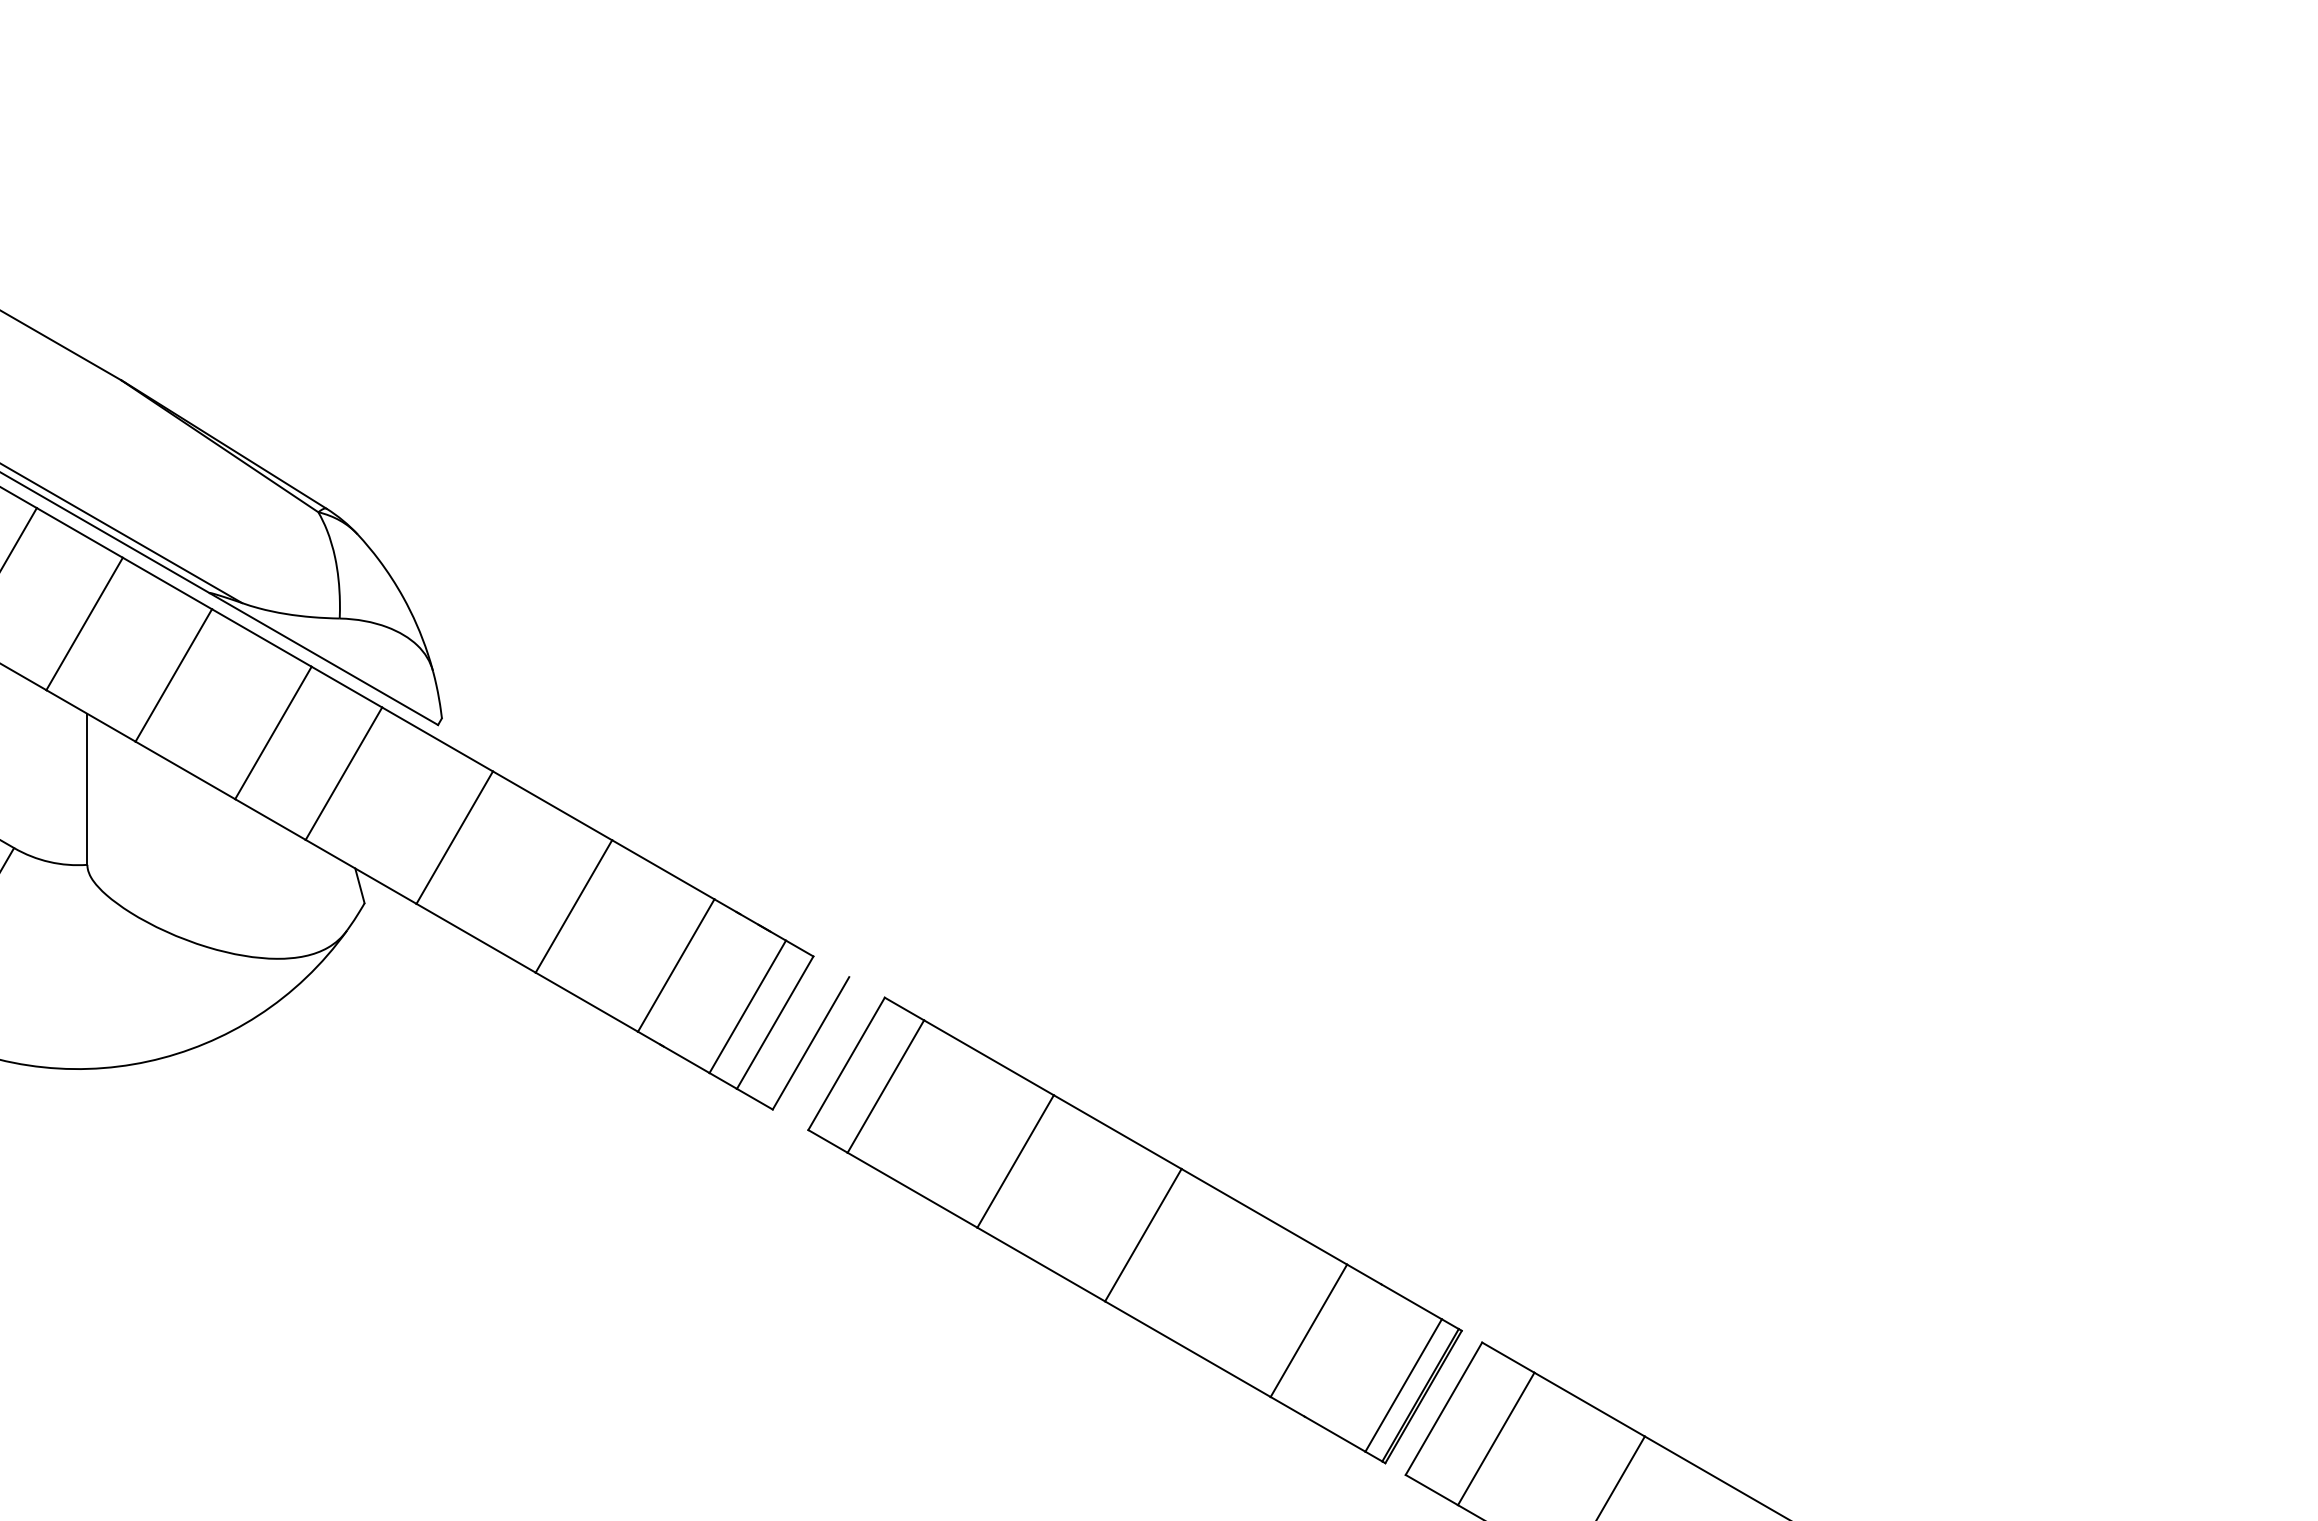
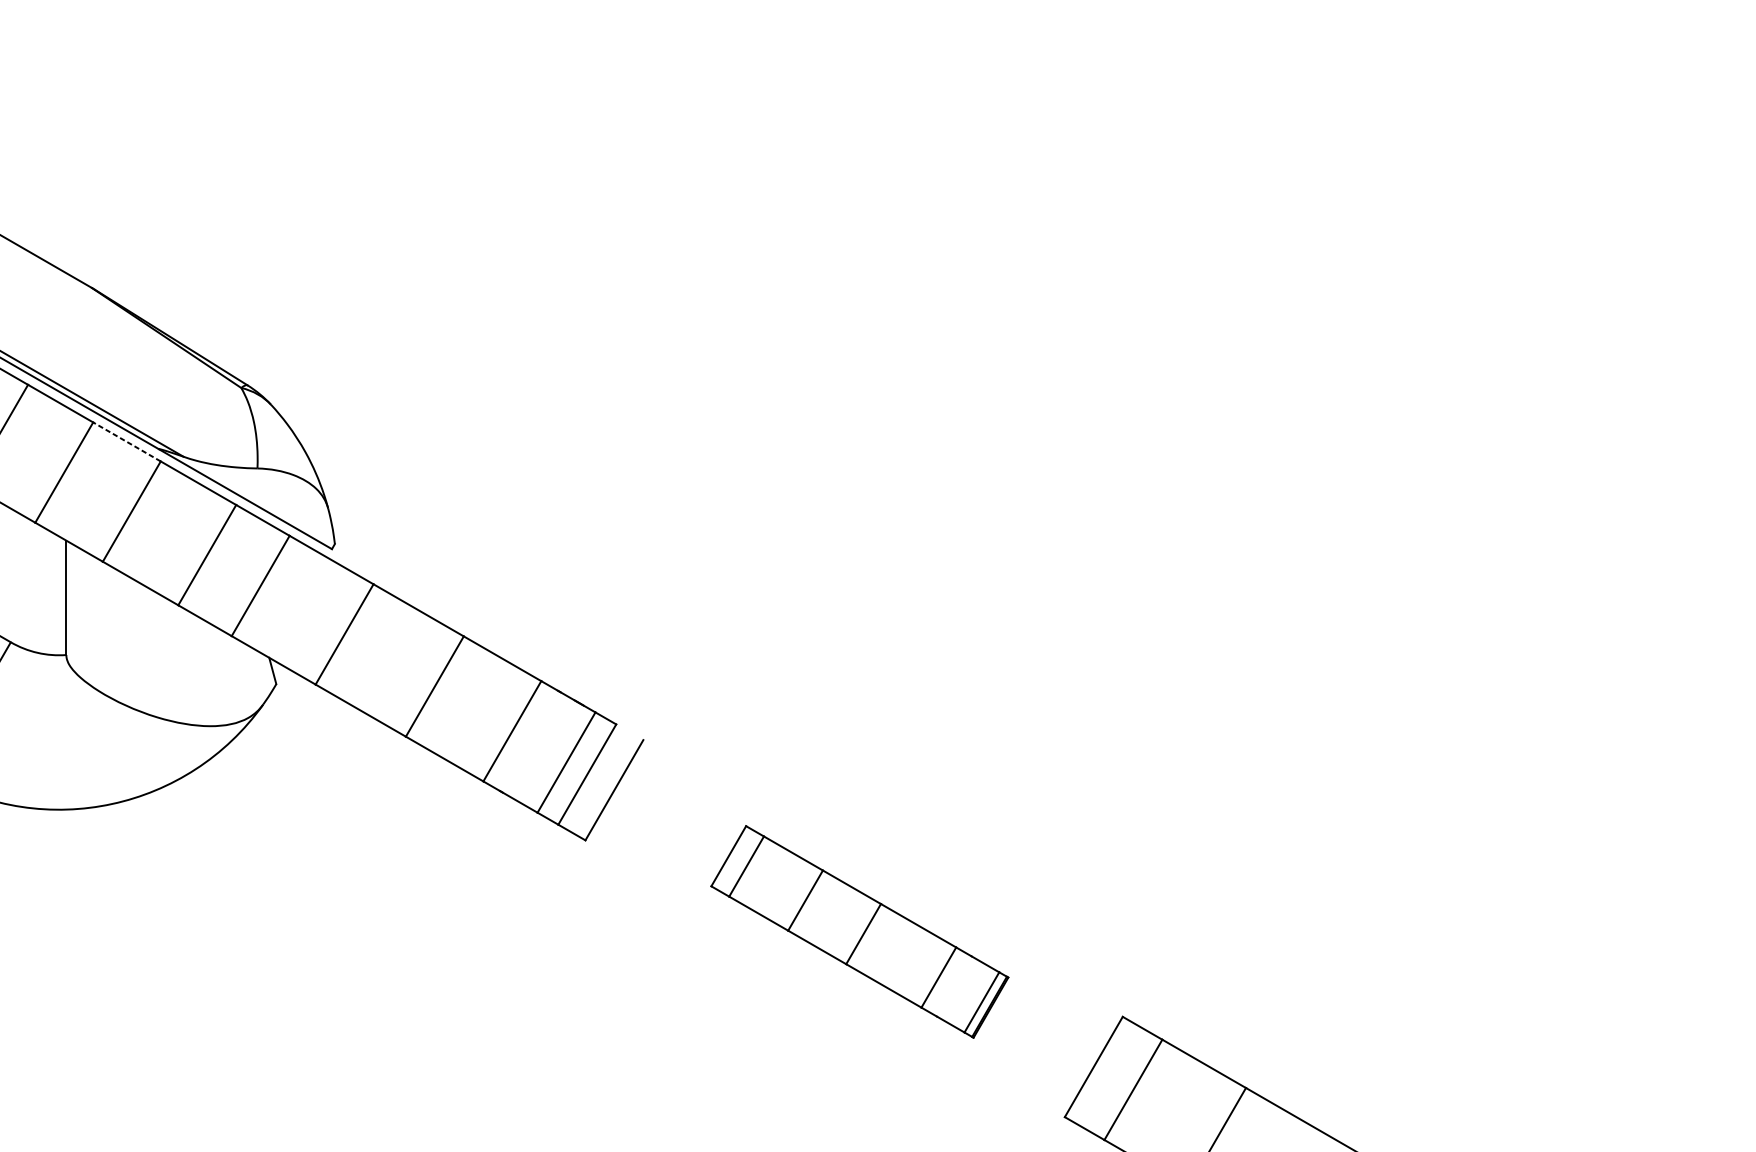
line: (167, 583) -> (127, 441), solid -> dashed
part: (1134, 1230) -> (859, 931), size x0.6

